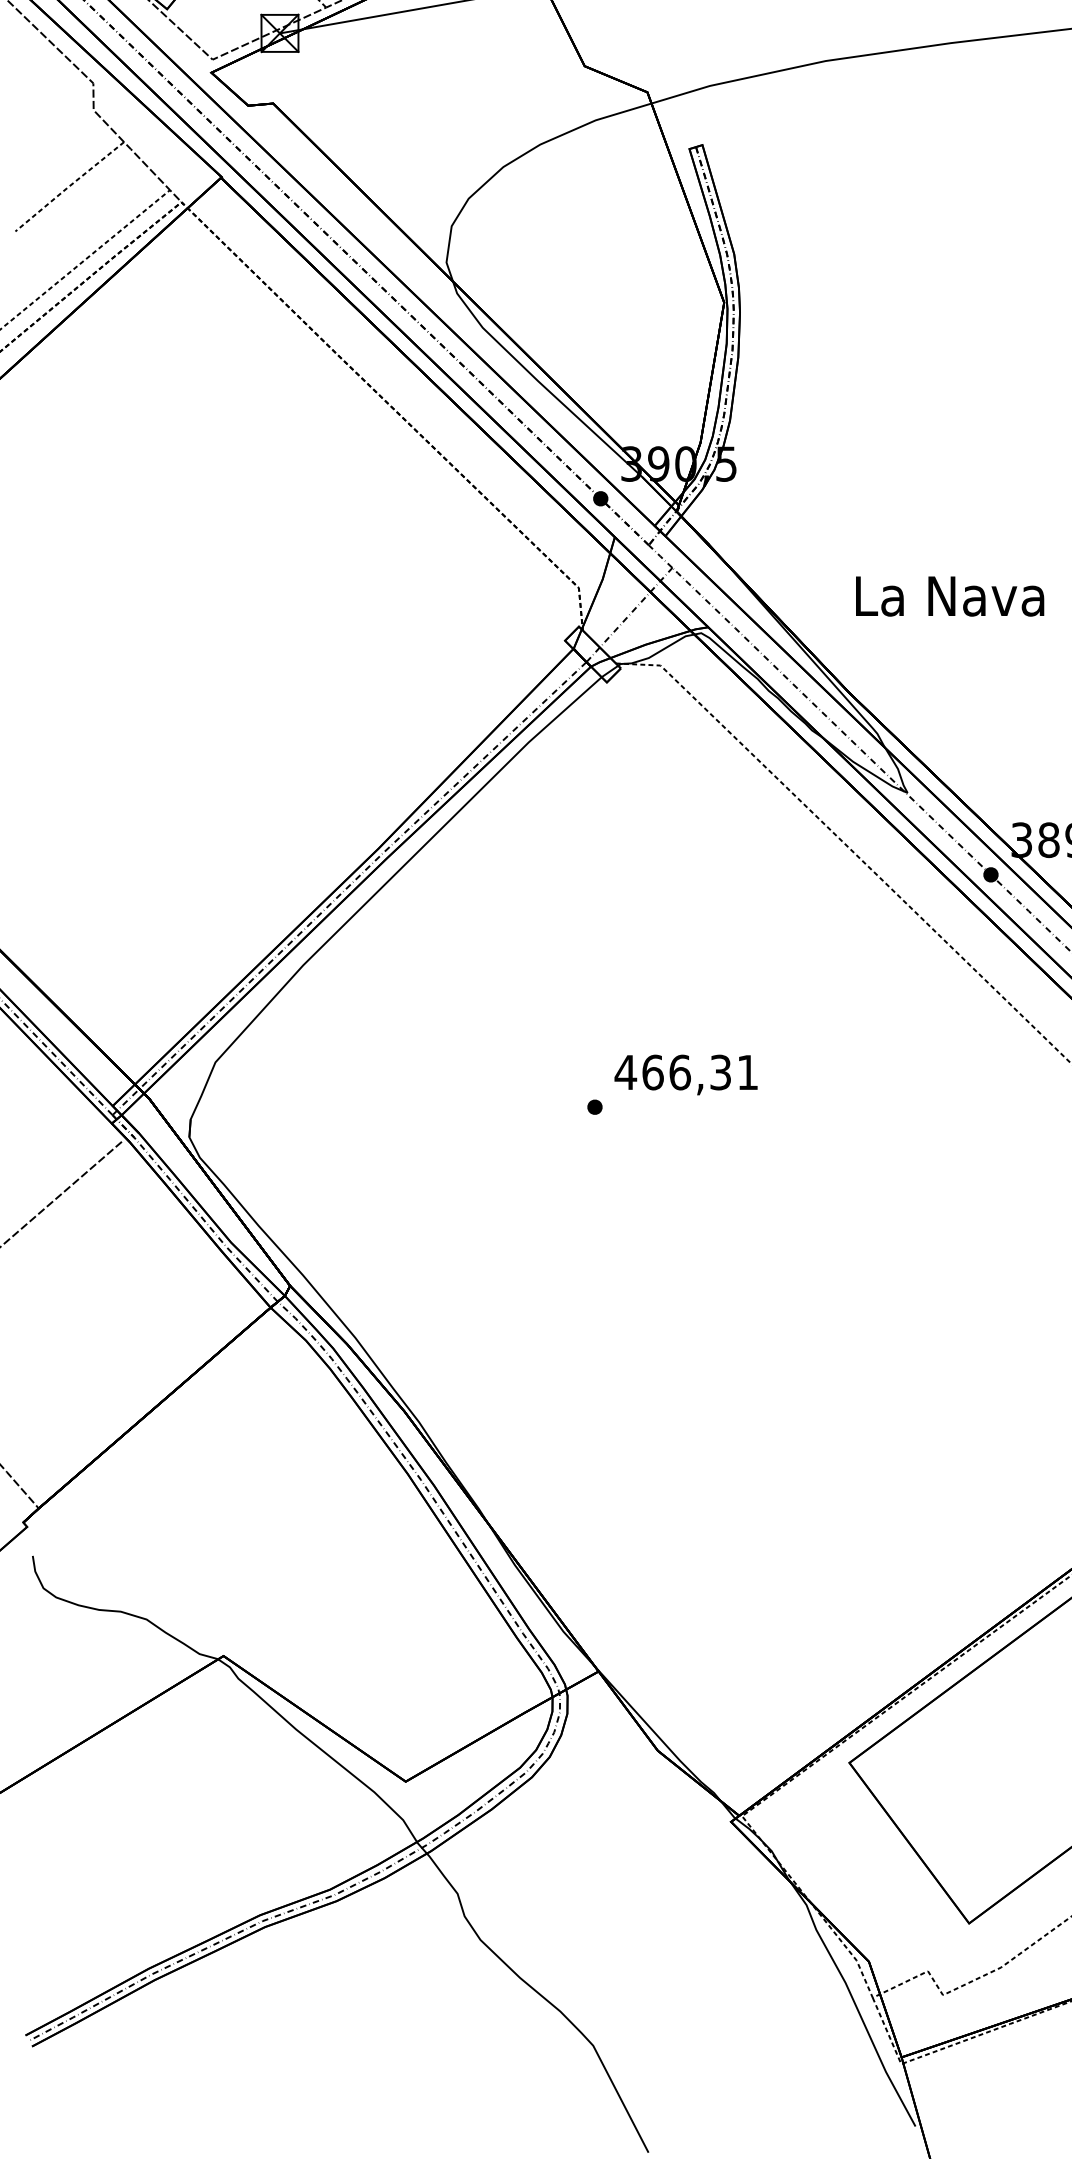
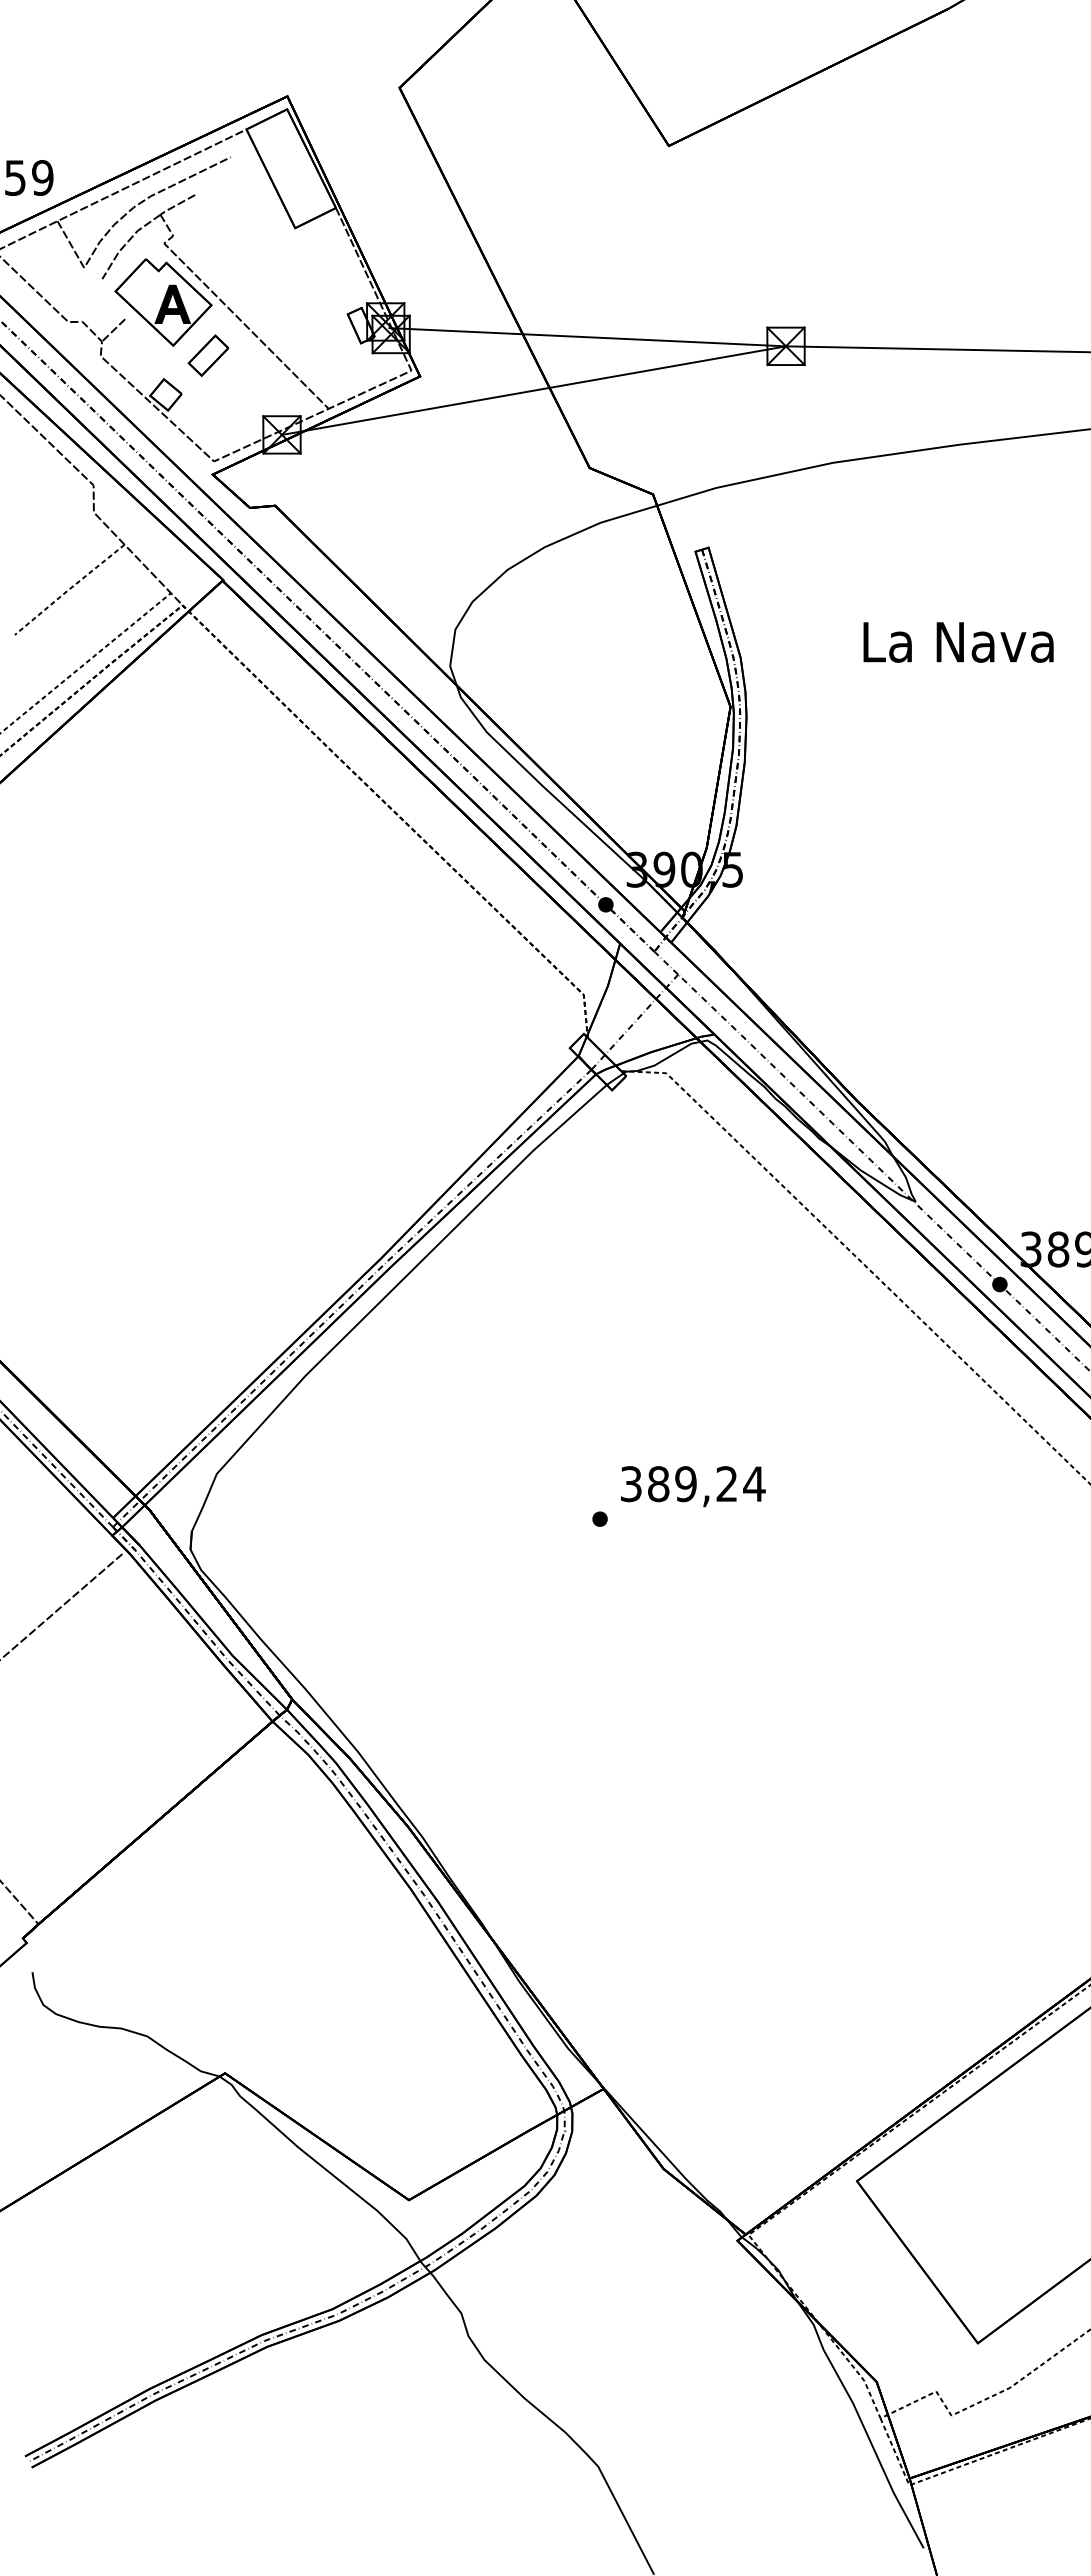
text: (949, 596) -> (958, 642), moved
text: (686, 1072) -> (692, 1484), 466,31 -> 389,24

